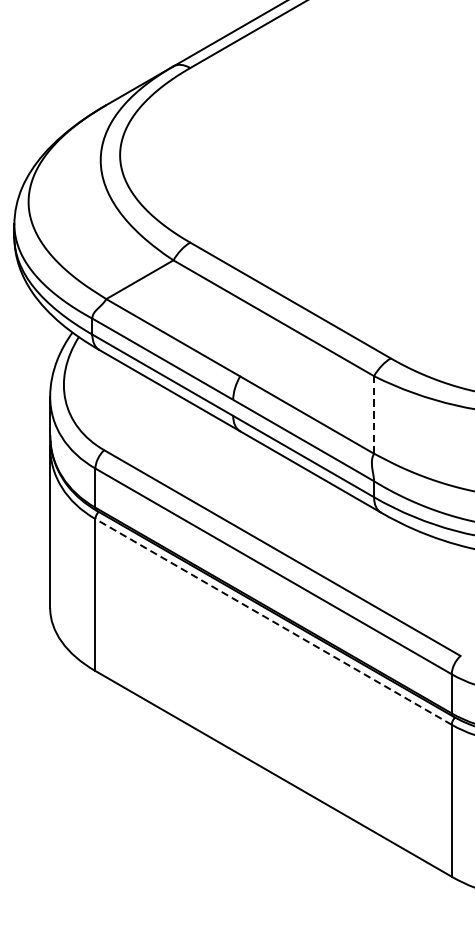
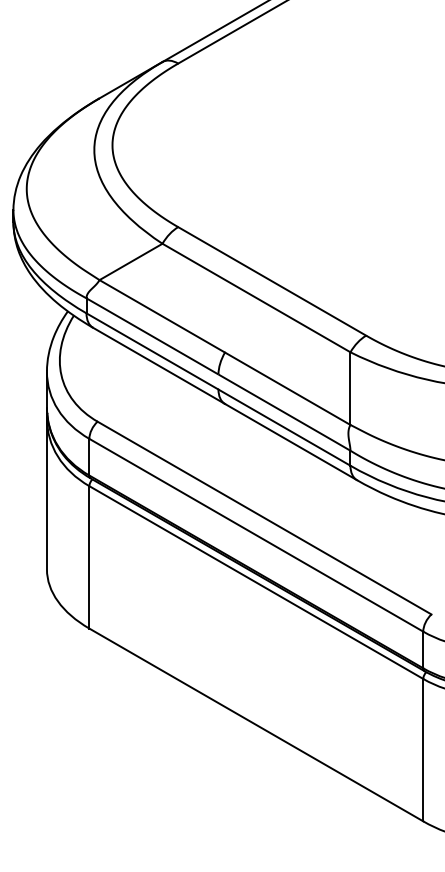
line: (374, 414) -> (350, 388), dashed -> solid
line: (273, 621) -> (256, 582), dashed -> solid

